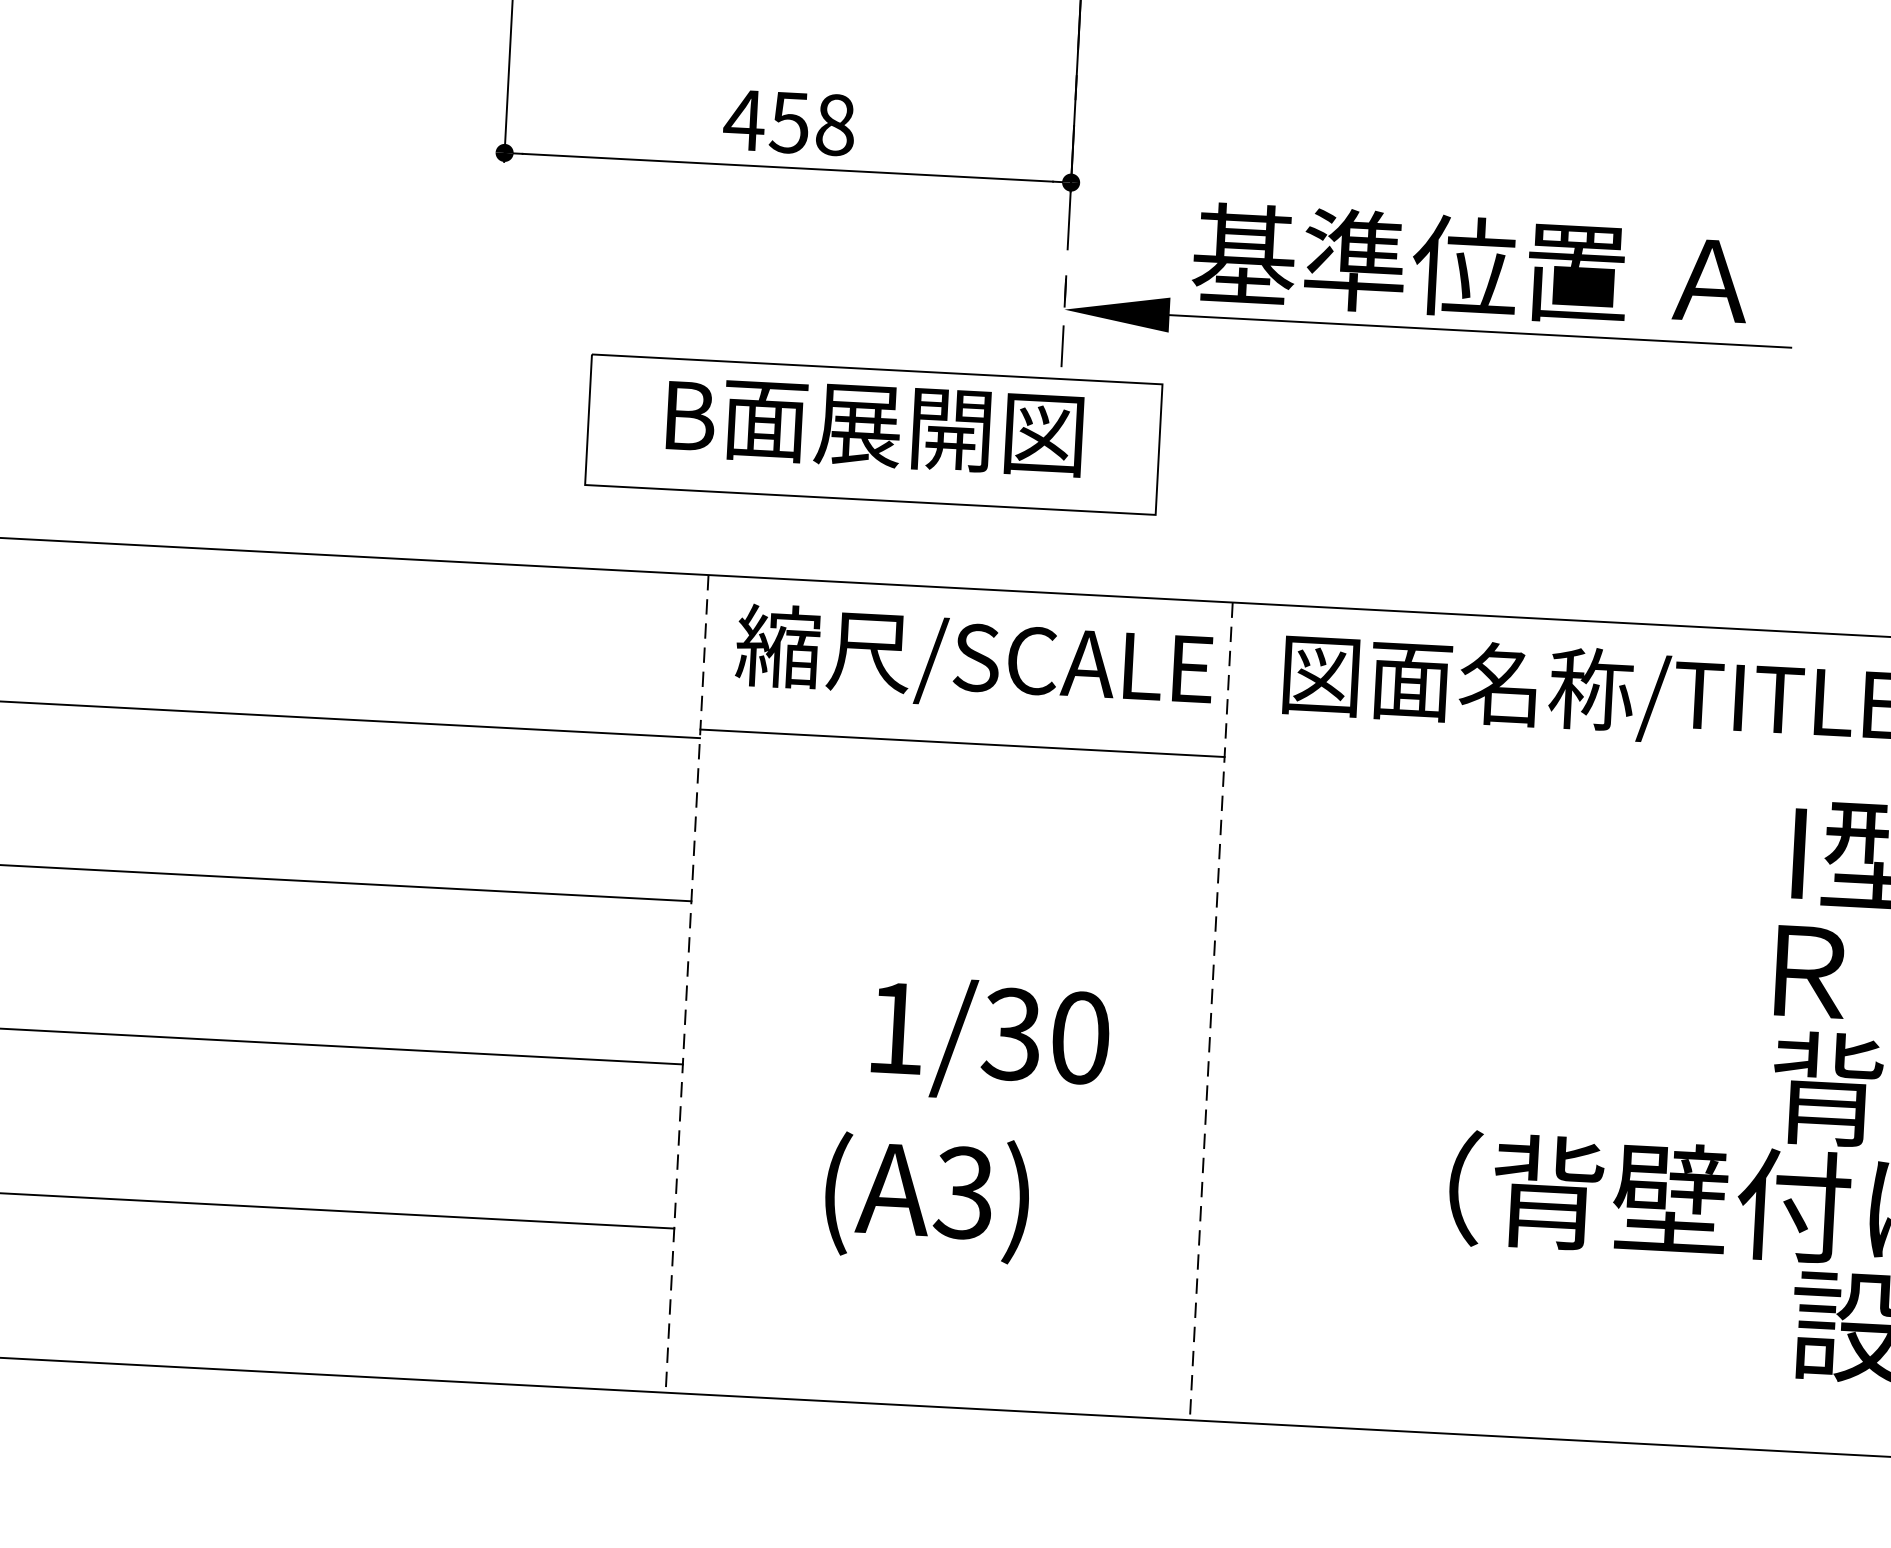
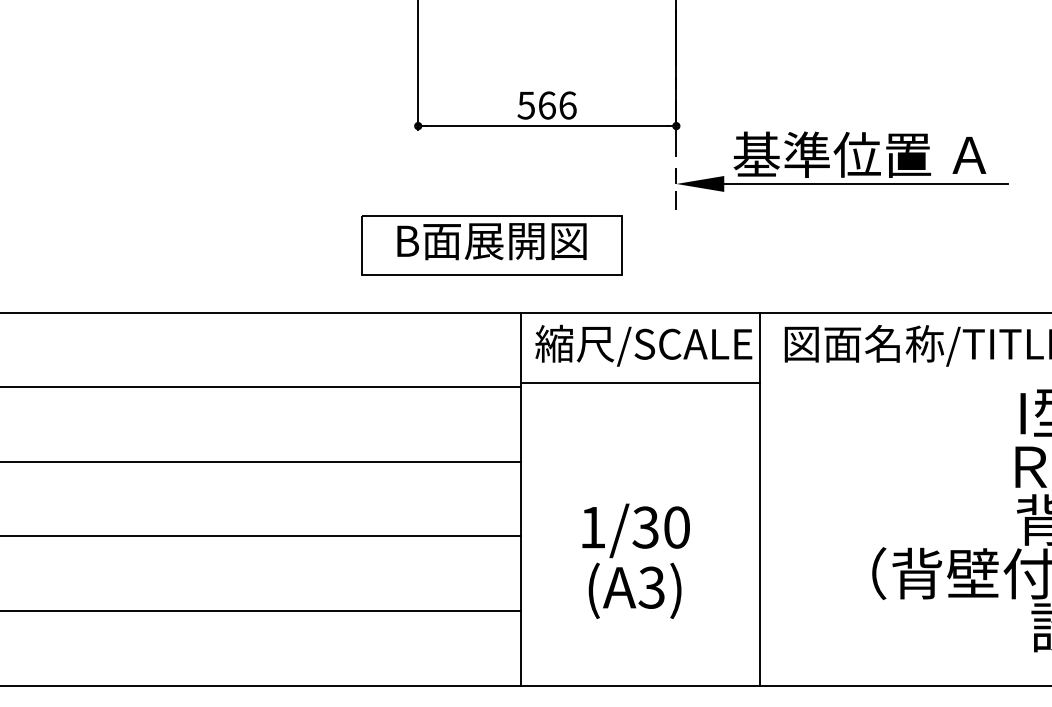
text: (788, 122) -> (546, 105), 458 -> 566
part: (873, 434) -> (491, 245), moved
line: (686, 984) -> (520, 499), dashed -> solid
line: (1210, 1011) -> (759, 499), dashed -> solid
text: (989, 1039) -> (635, 530), moved

